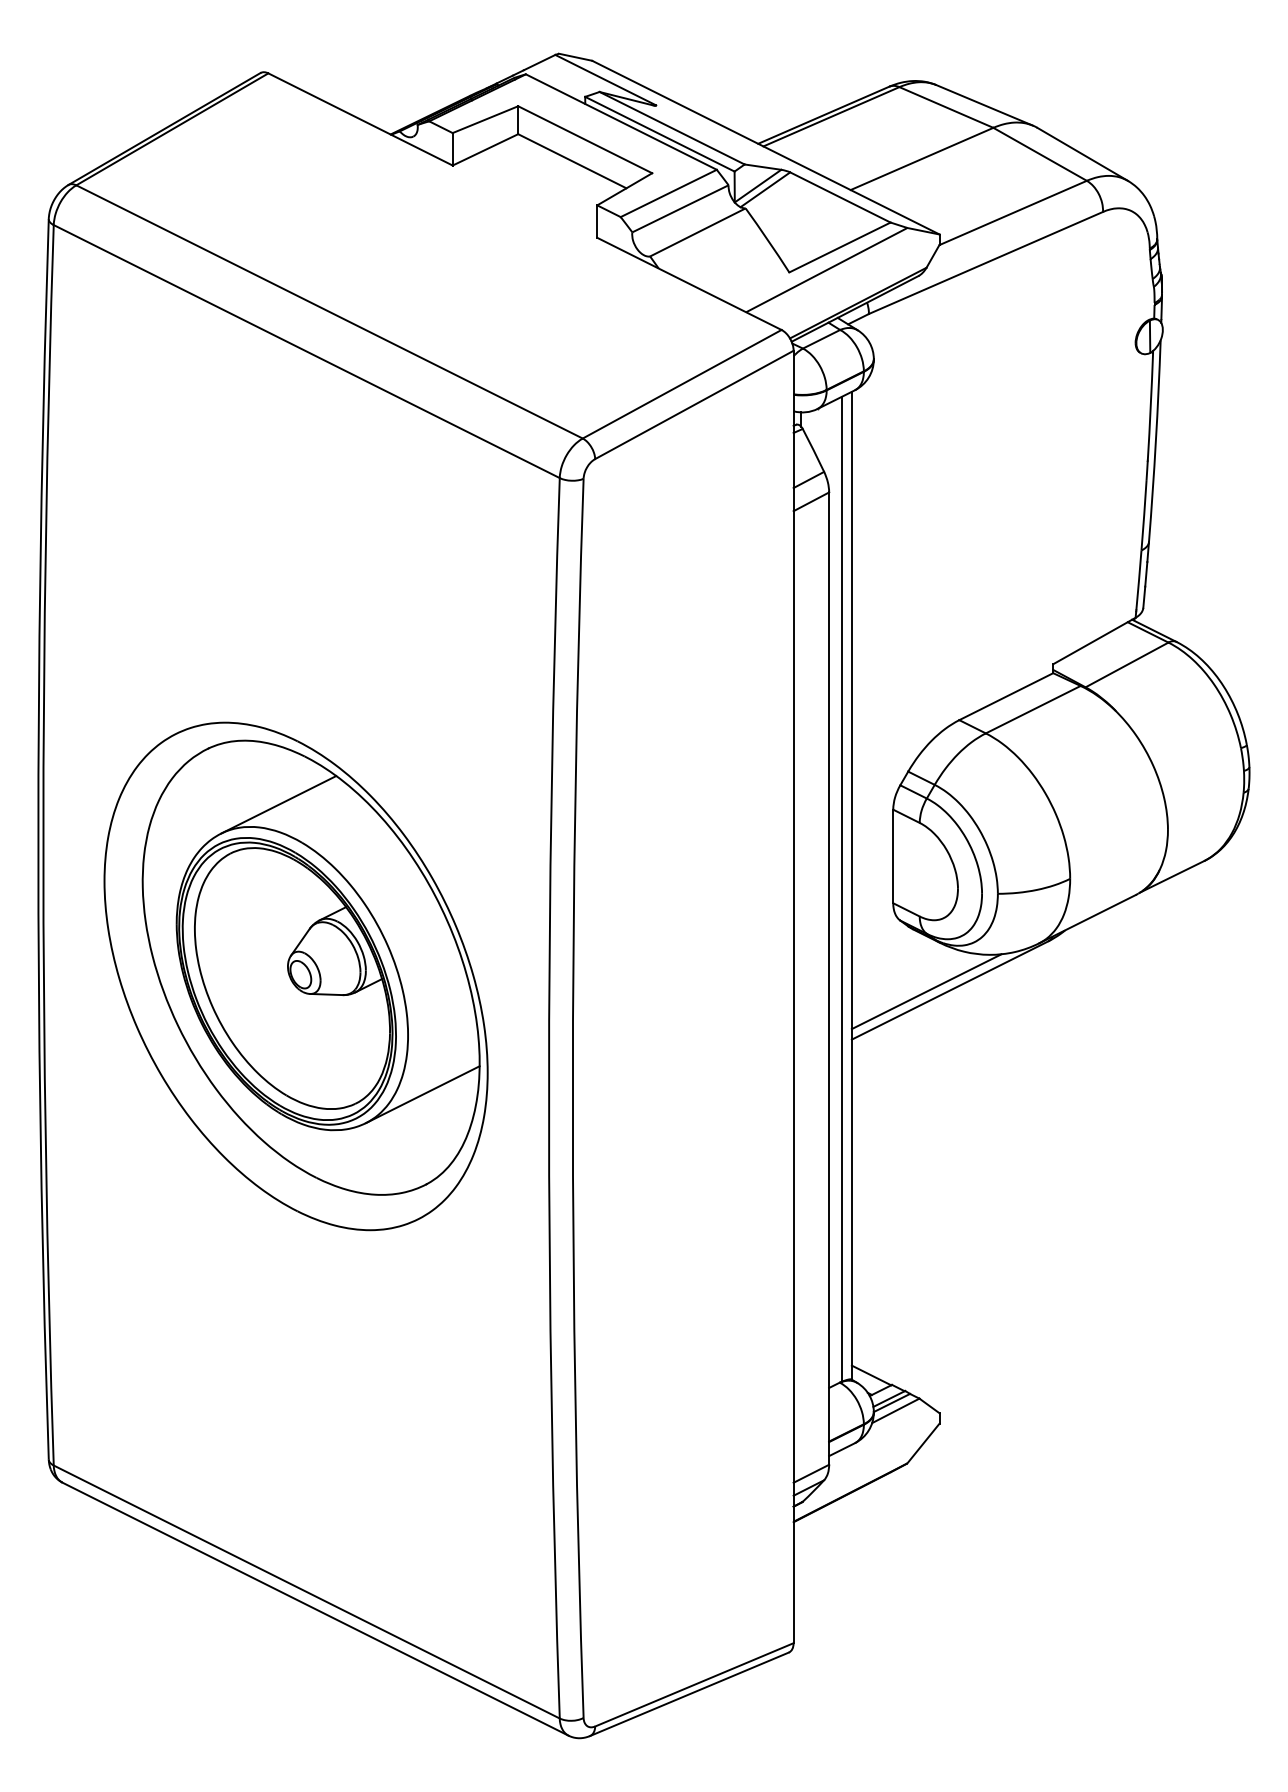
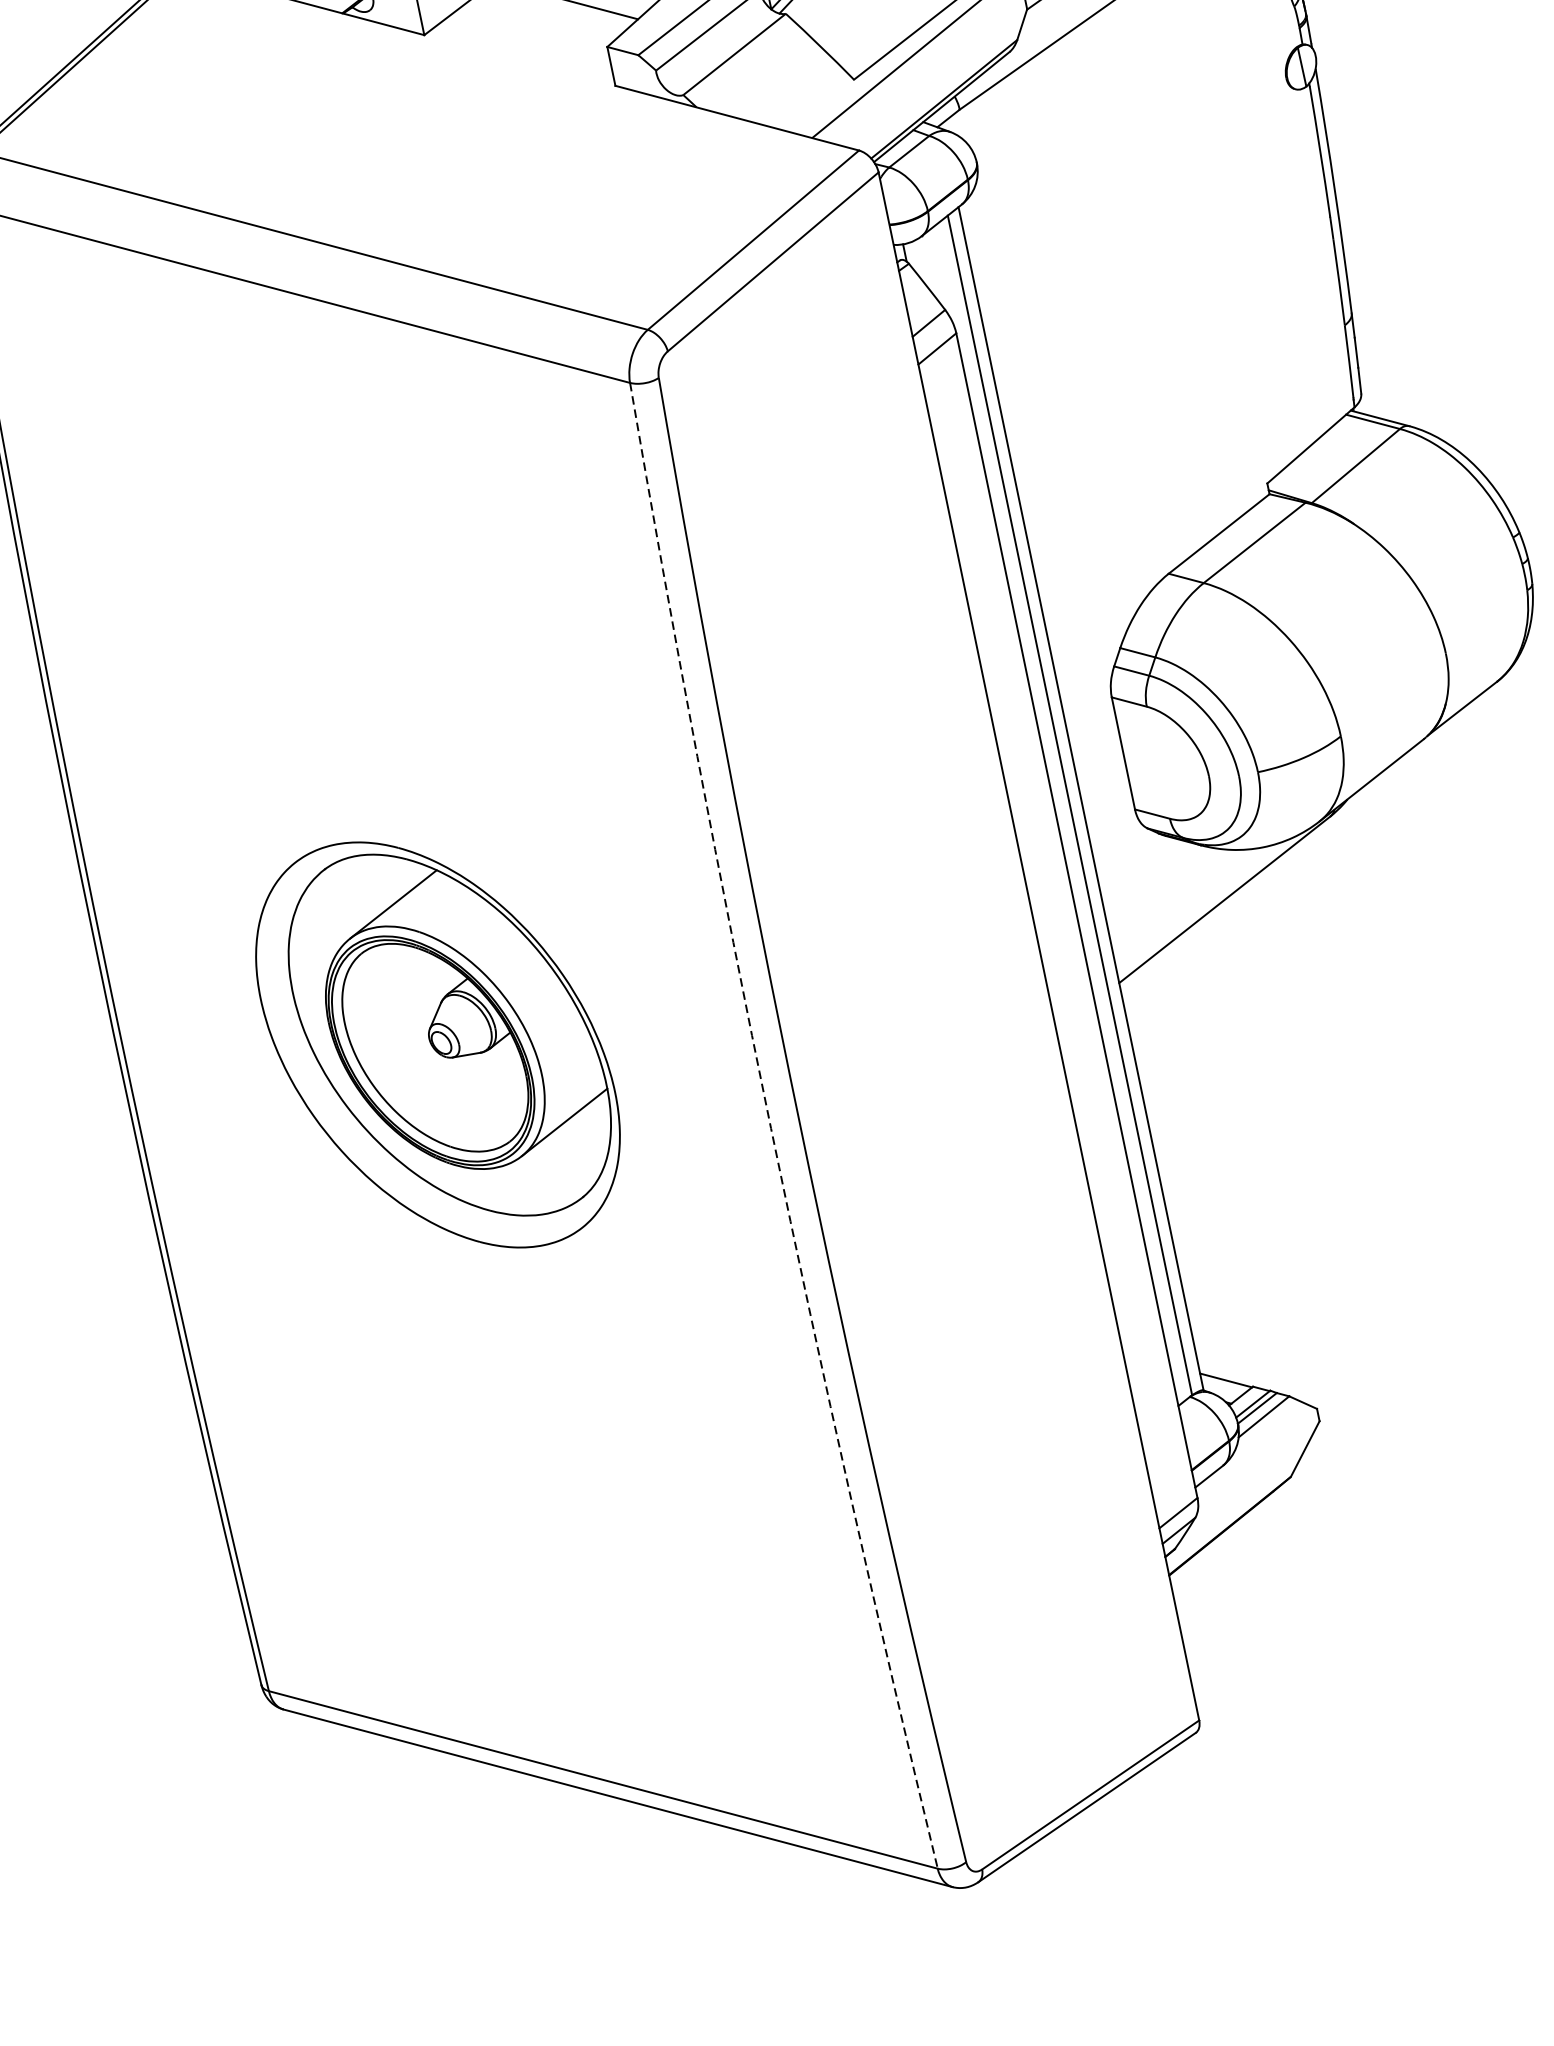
part: (295, 976) -> (437, 1045), size x0.7
line: (926, 991) -> (1196, 906), removed
arc: (549, 1098) -> (771, 1128), solid -> dashed

